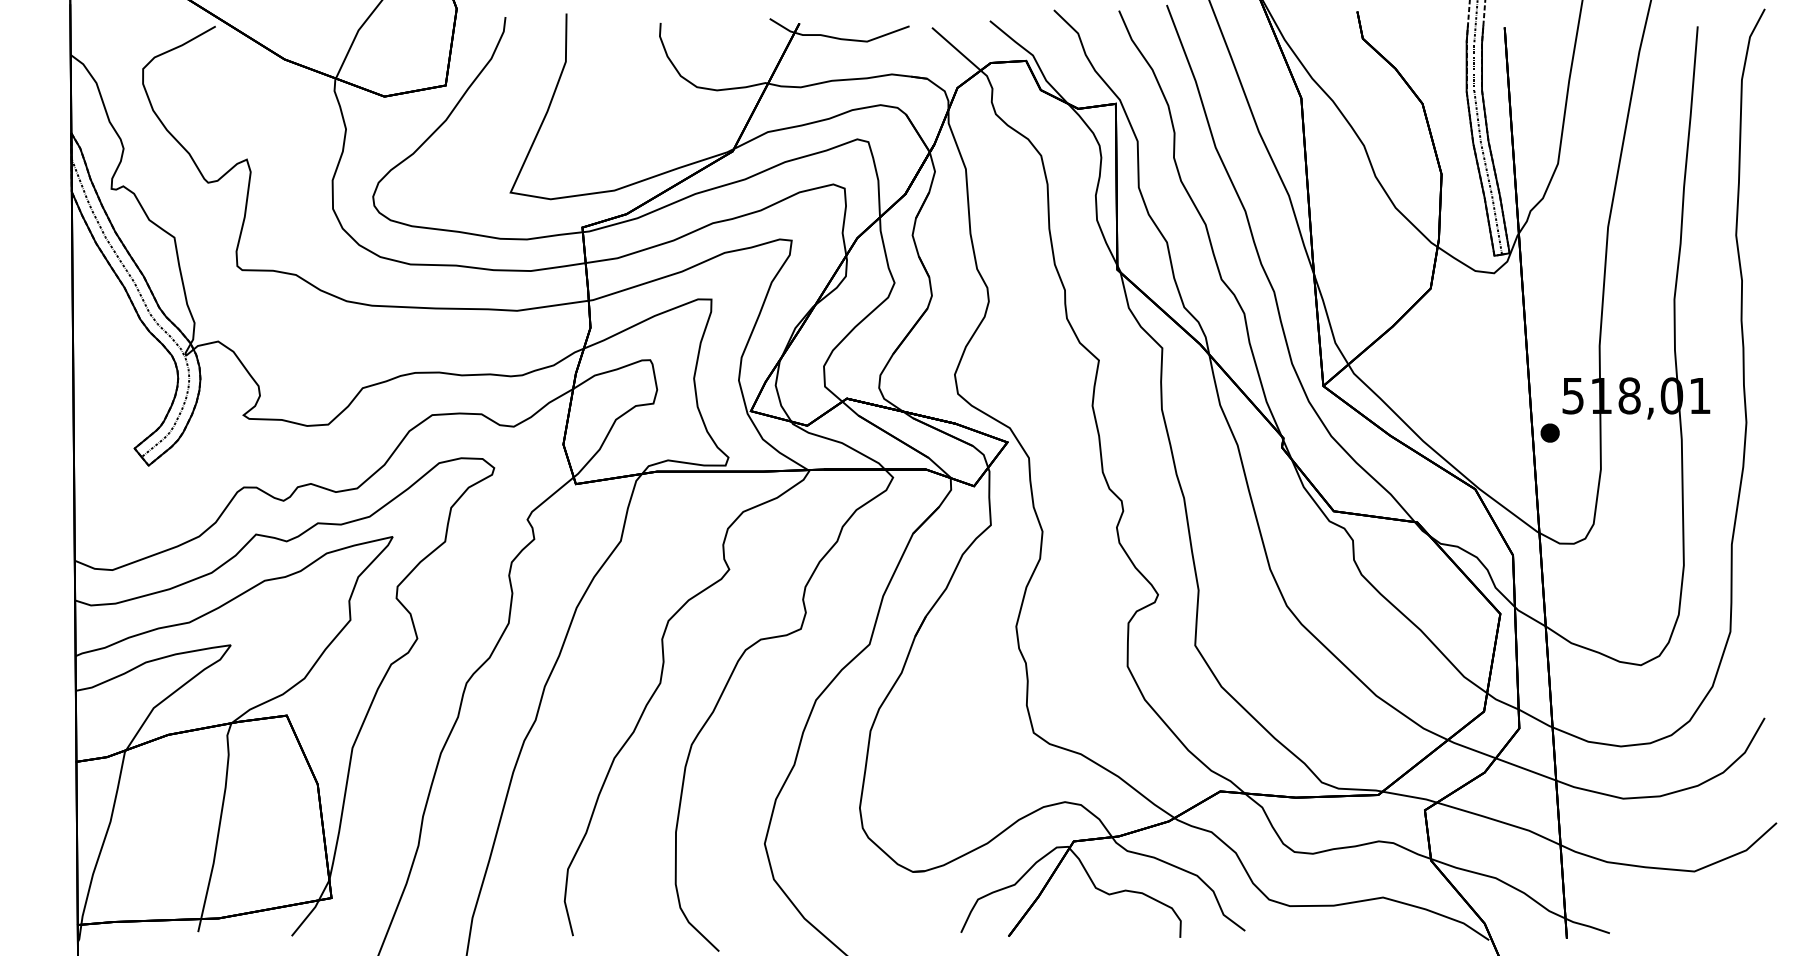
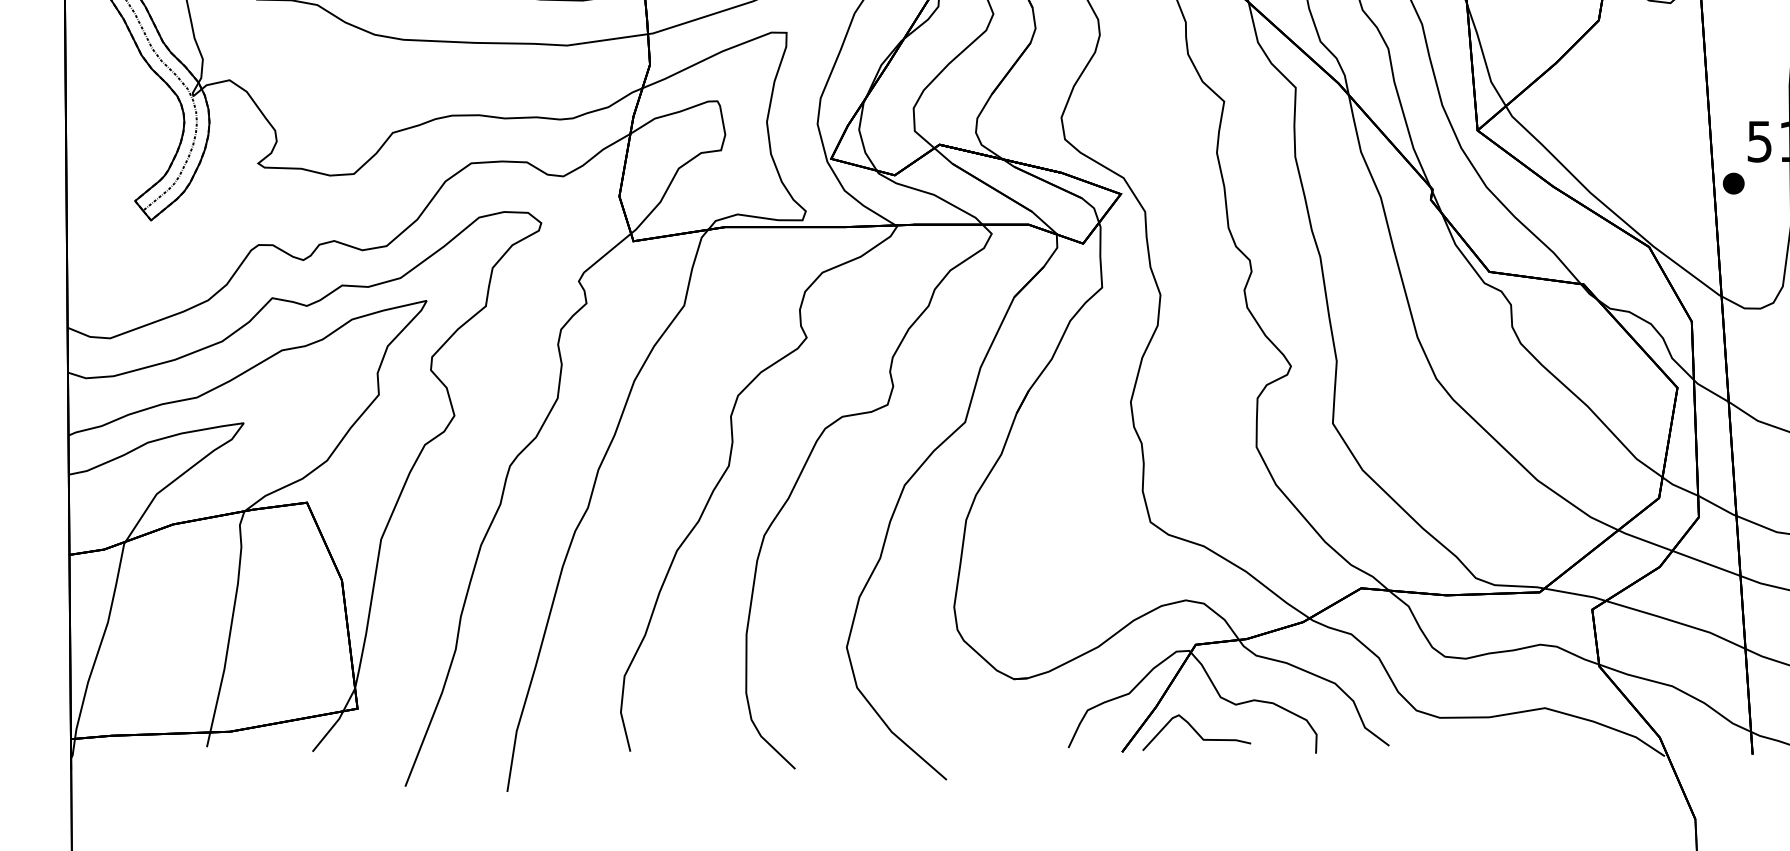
part: (1074, 919) -> (1196, 732), added

